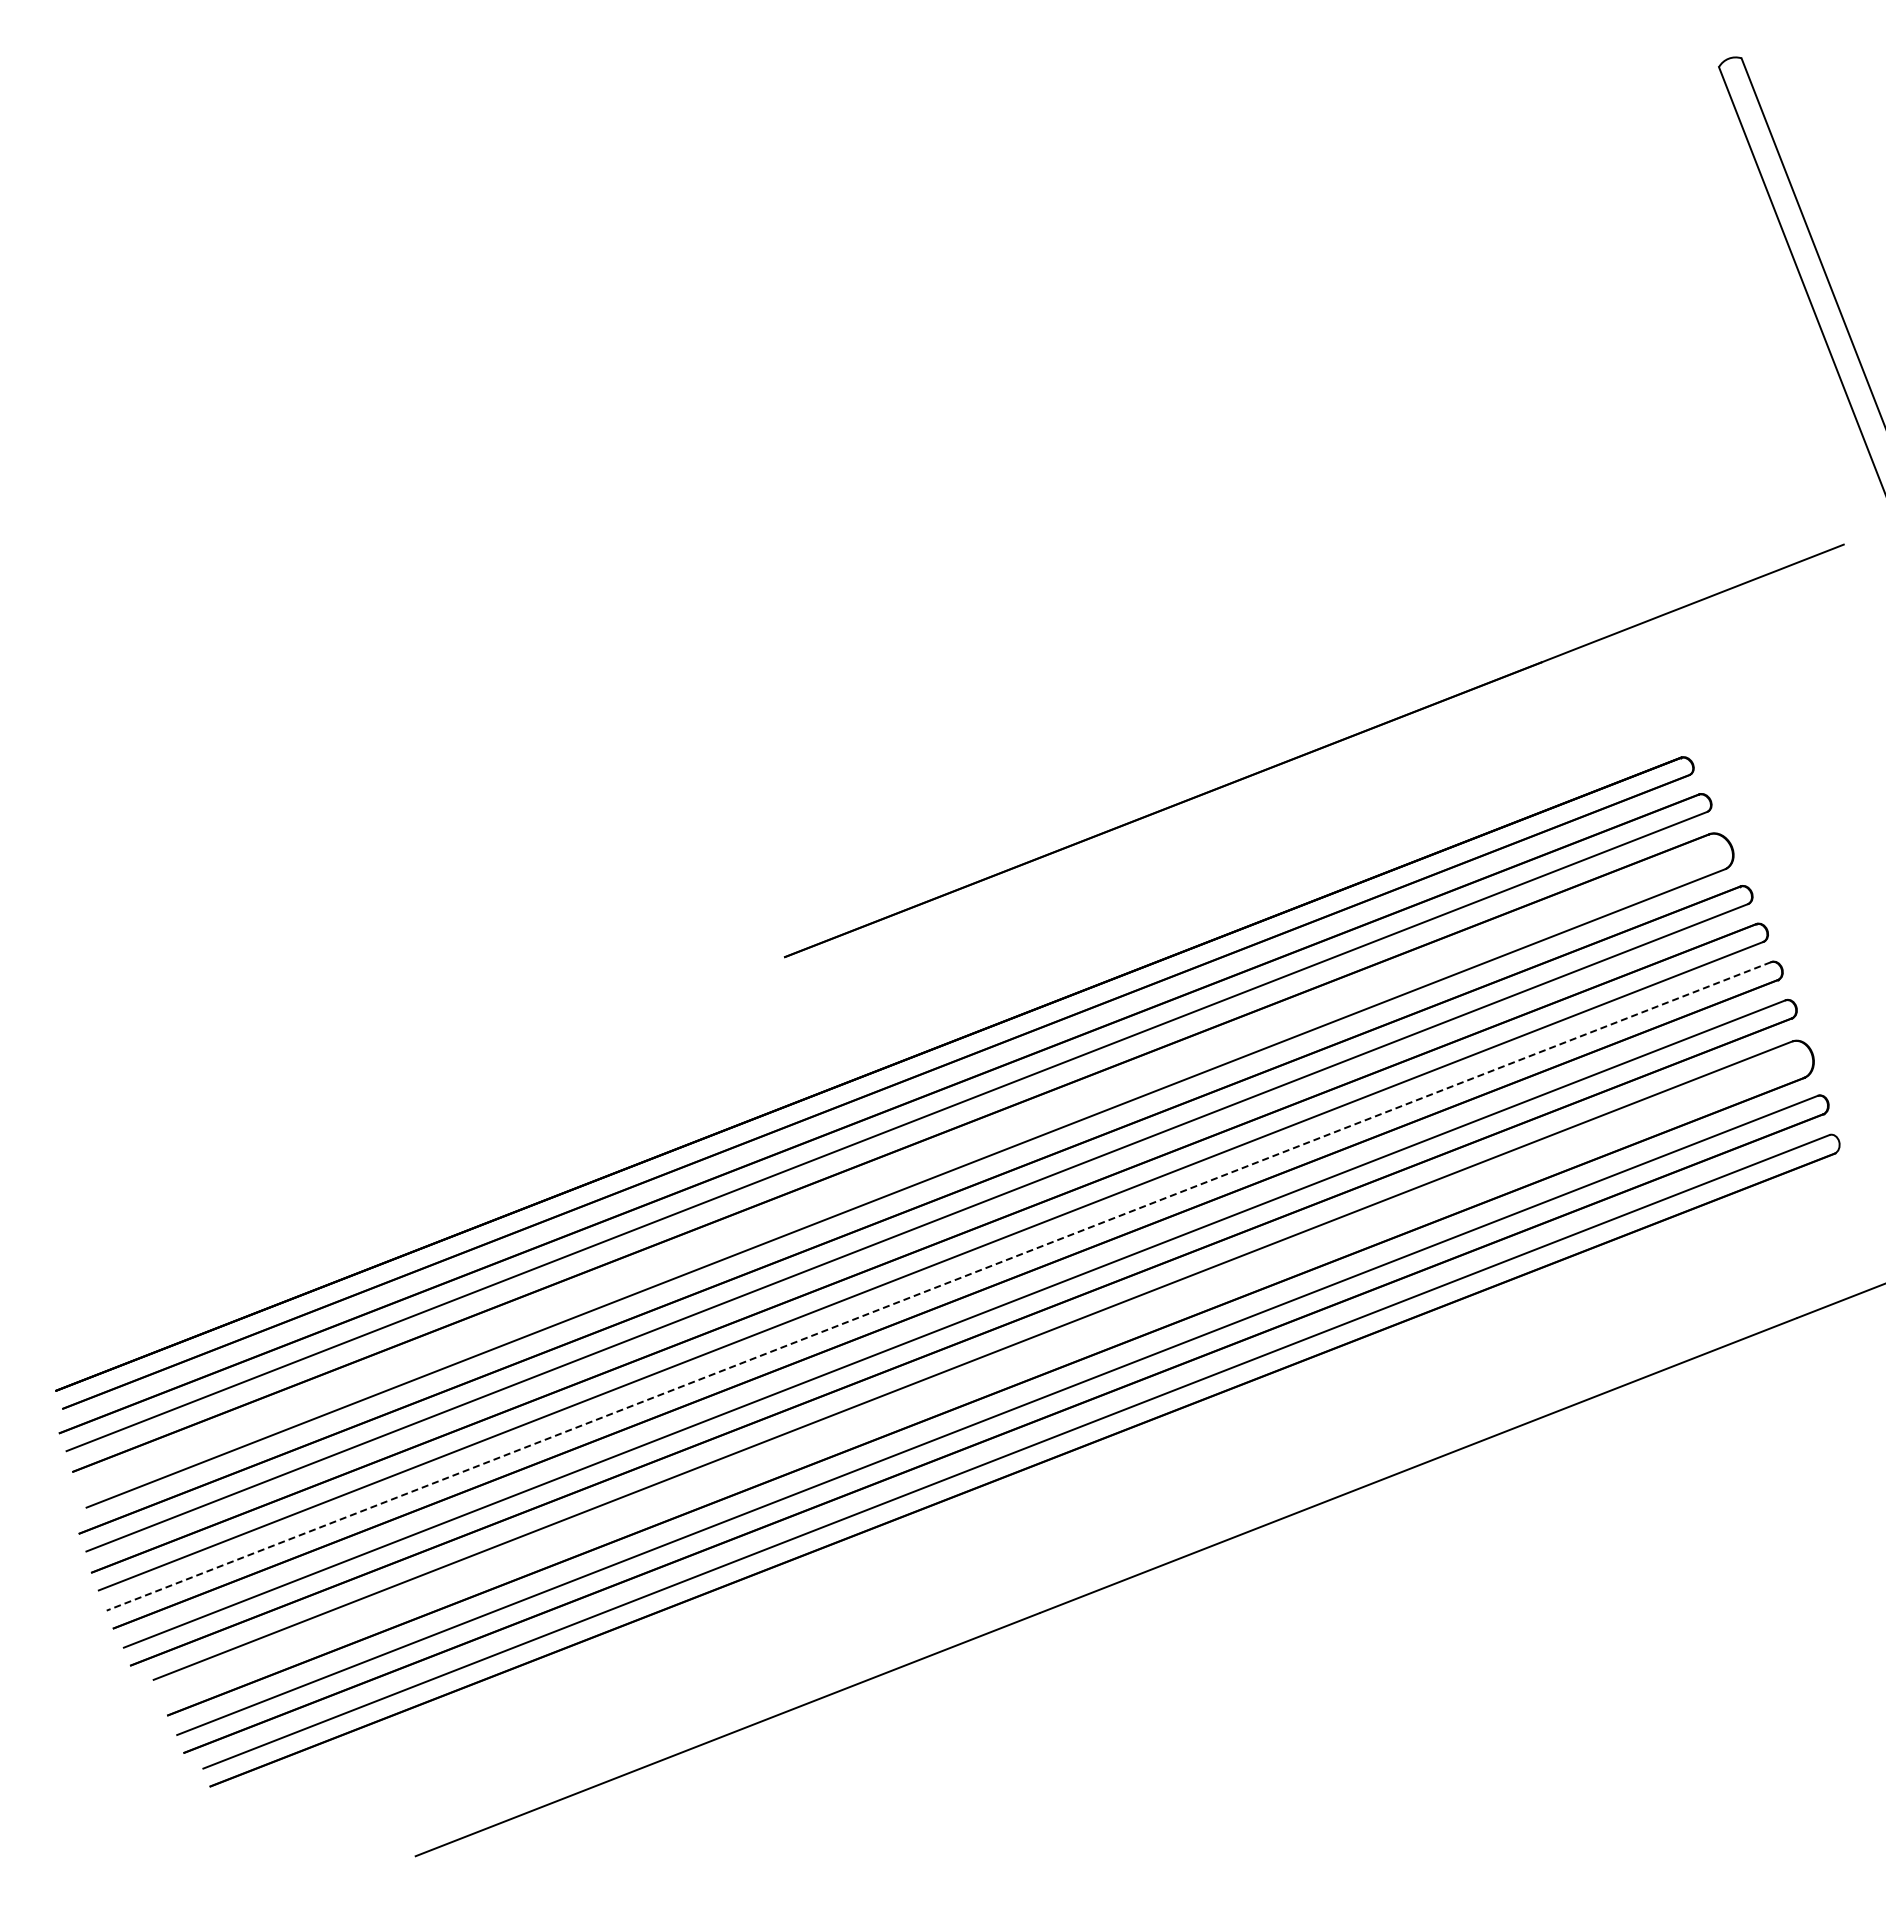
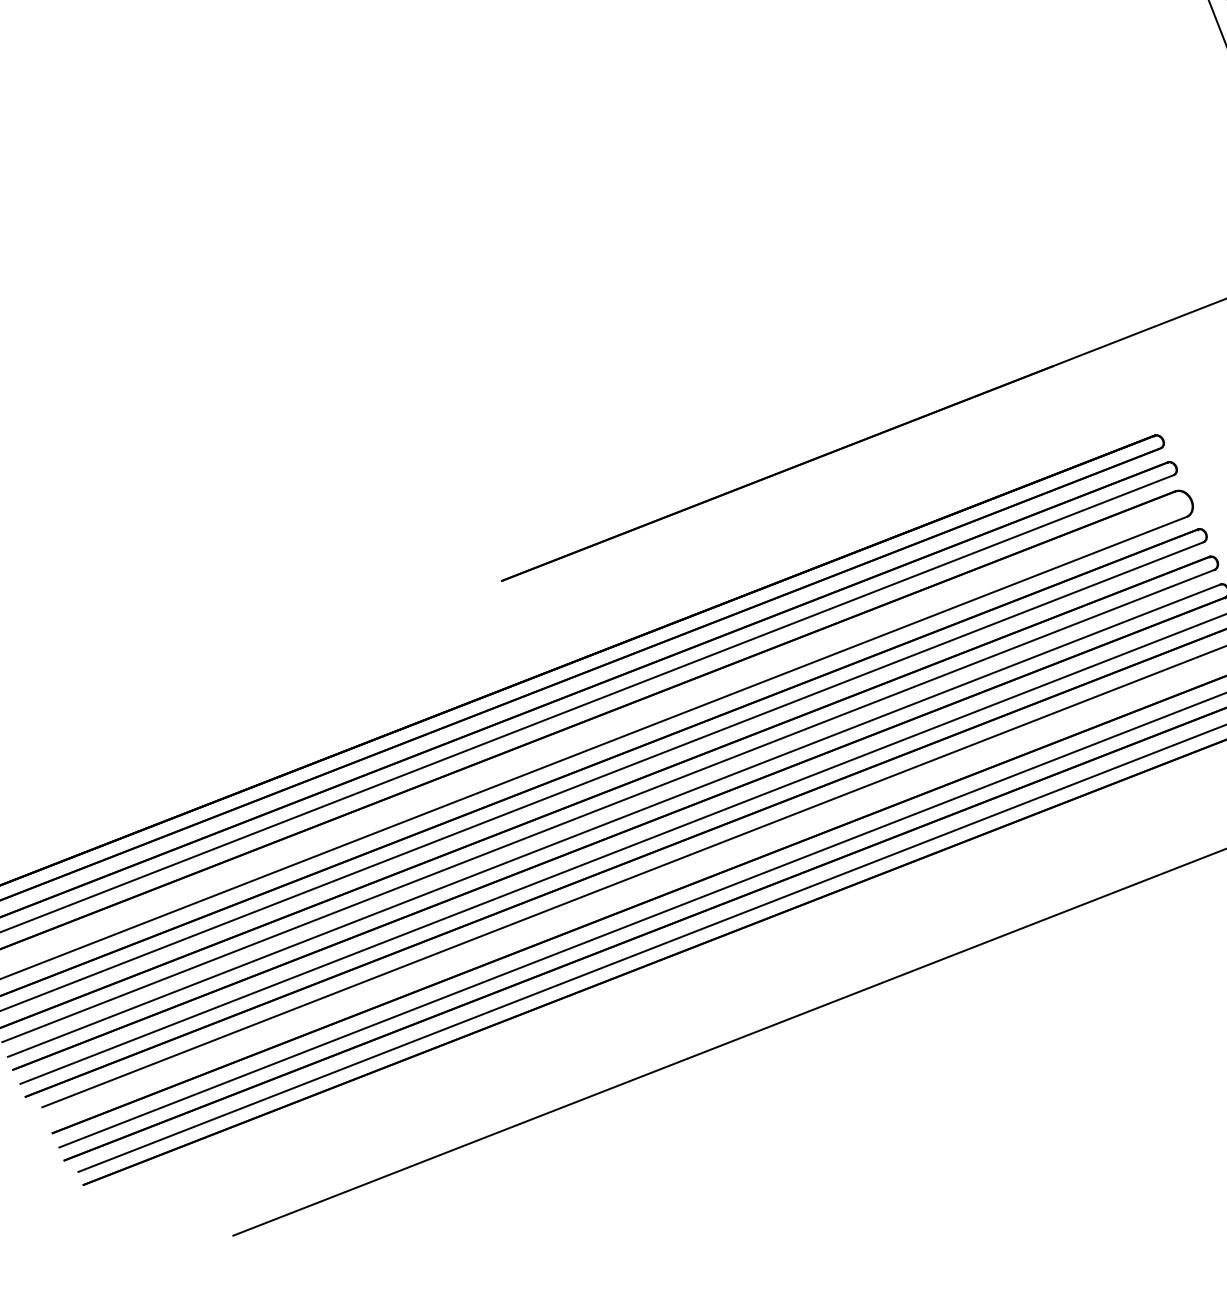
line: (938, 1286) -> (613, 820), dashed -> solid

